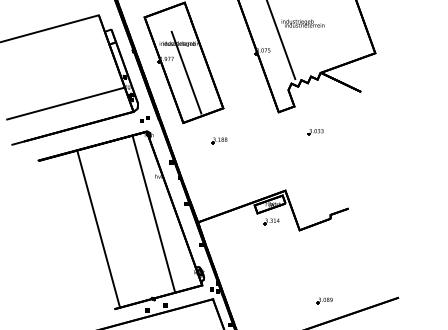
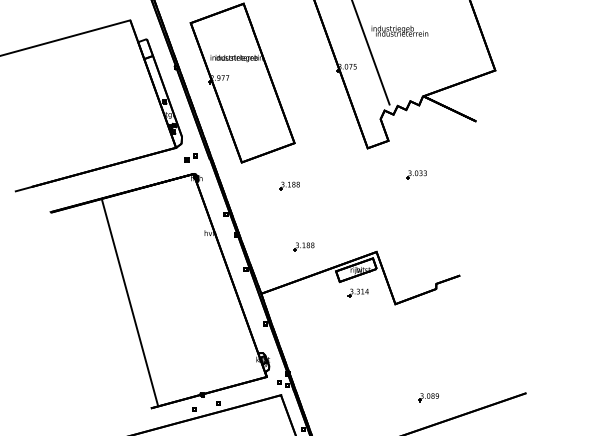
line: (186, 72) -> (245, 95), removed
line: (65, 103) -> (86, 136), removed
part: (230, 186) -> (304, 246), added
line: (153, 213) -> (202, 282), removed

